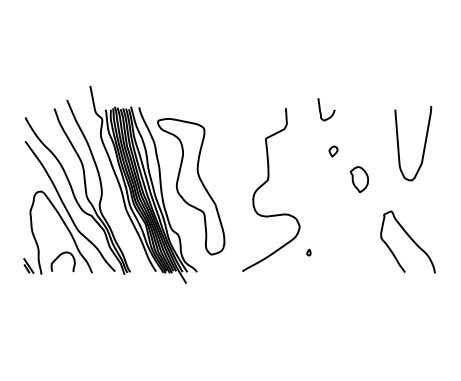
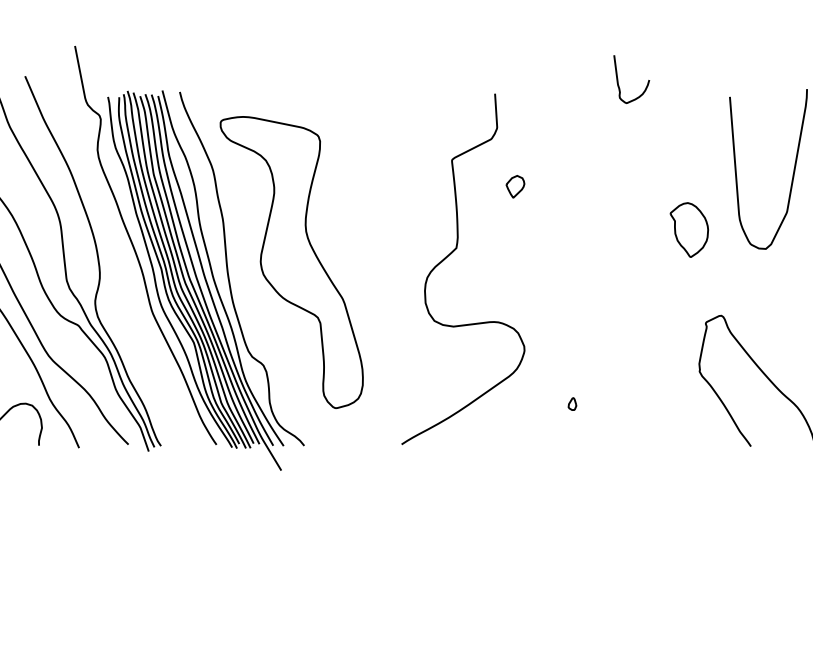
curve: (321, 112) -> (620, 85), moved
part: (333, 151) -> (515, 186), moved
part: (358, 179) -> (687, 229), moved
part: (308, 252) -> (571, 403), moved

